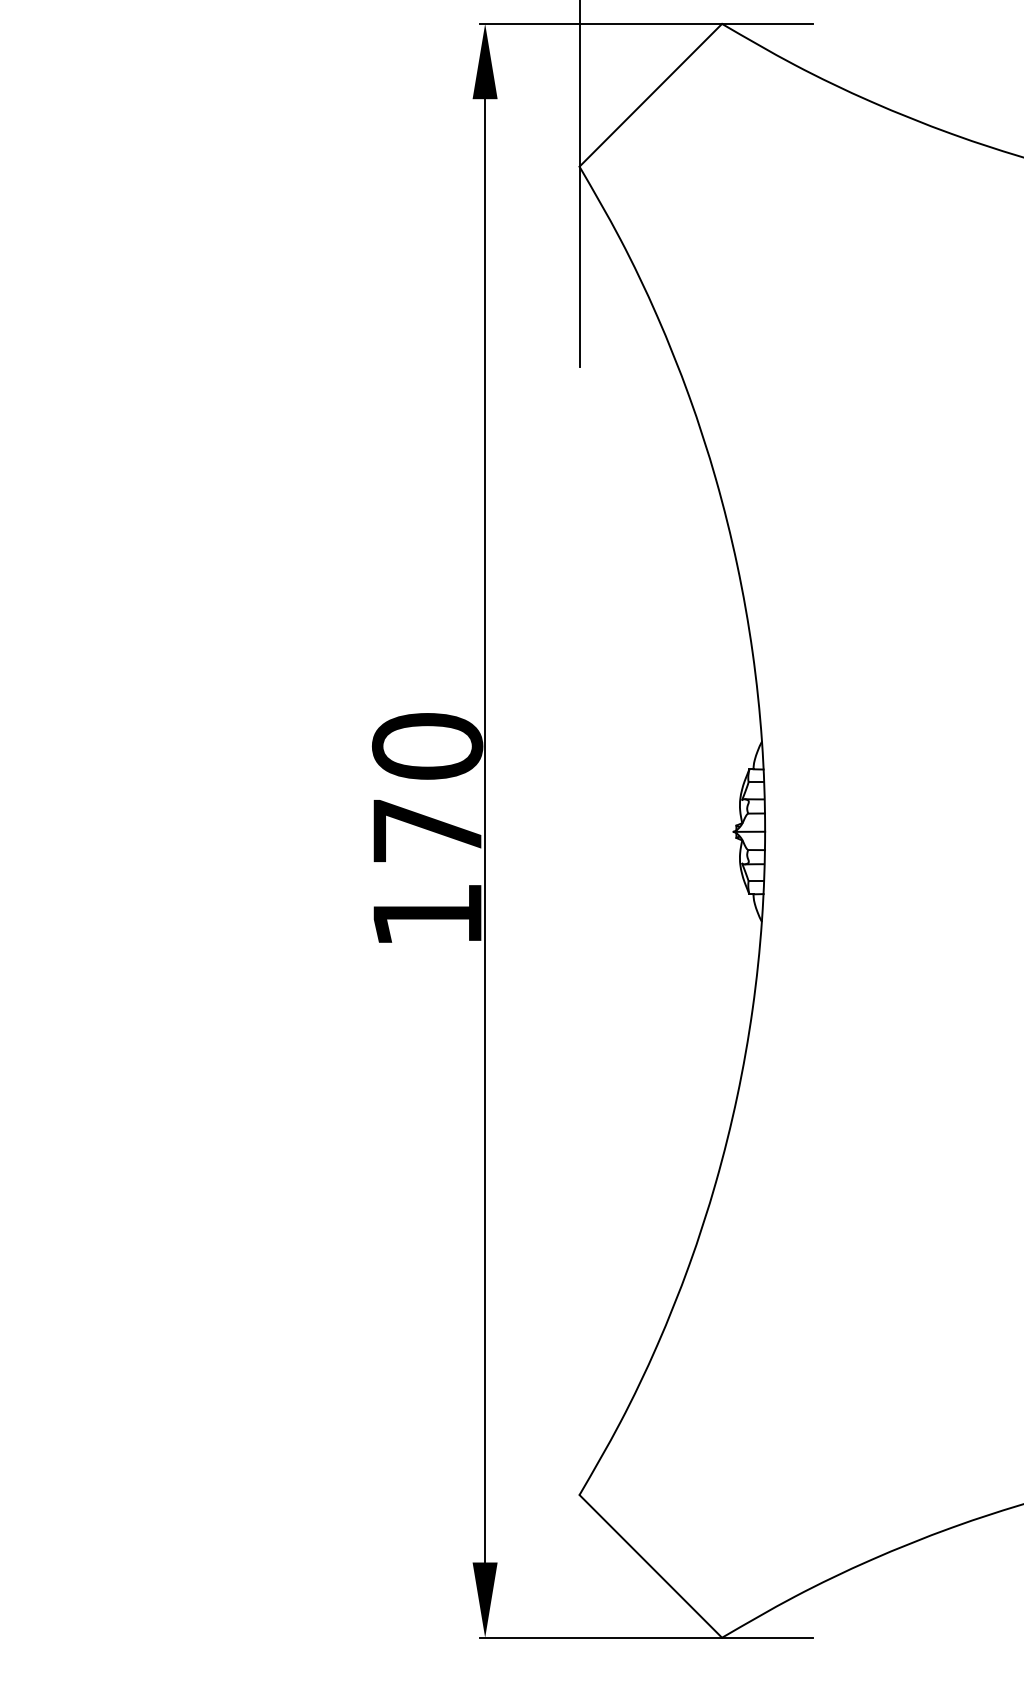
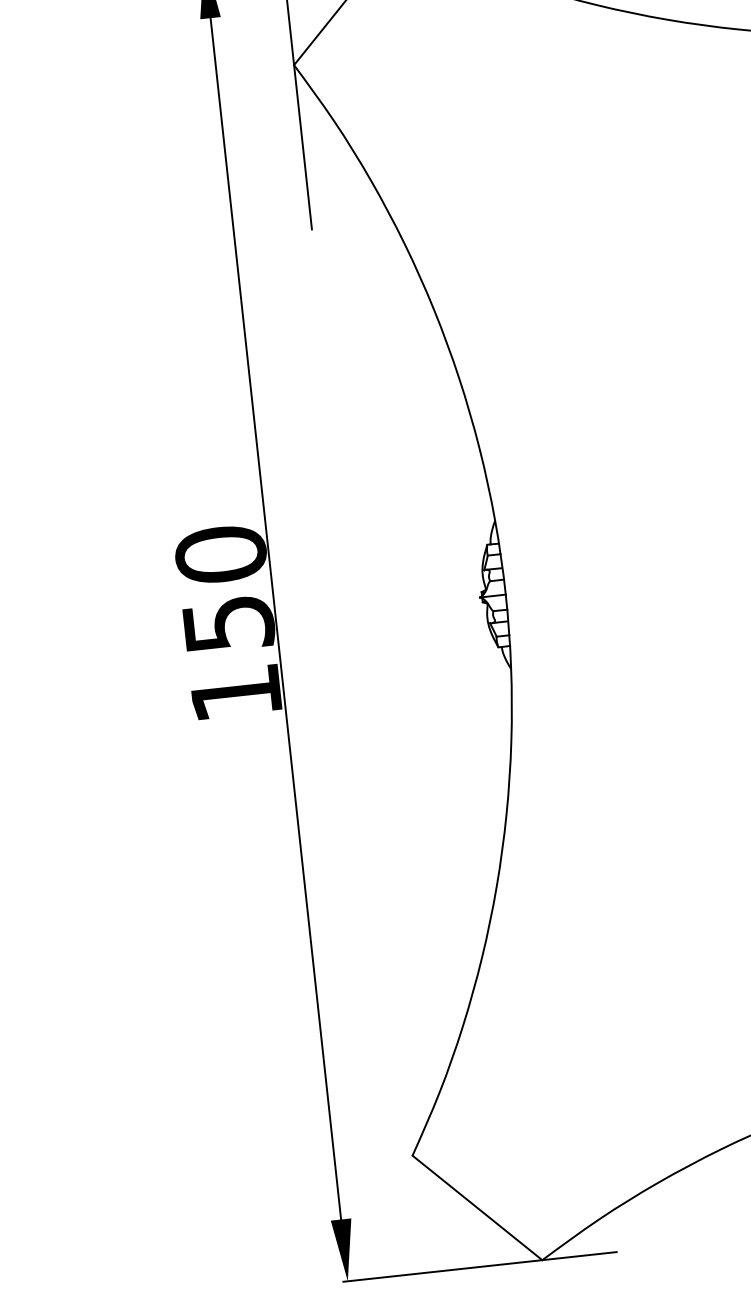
text: (428, 831) -> (229, 624), 170 -> 150

